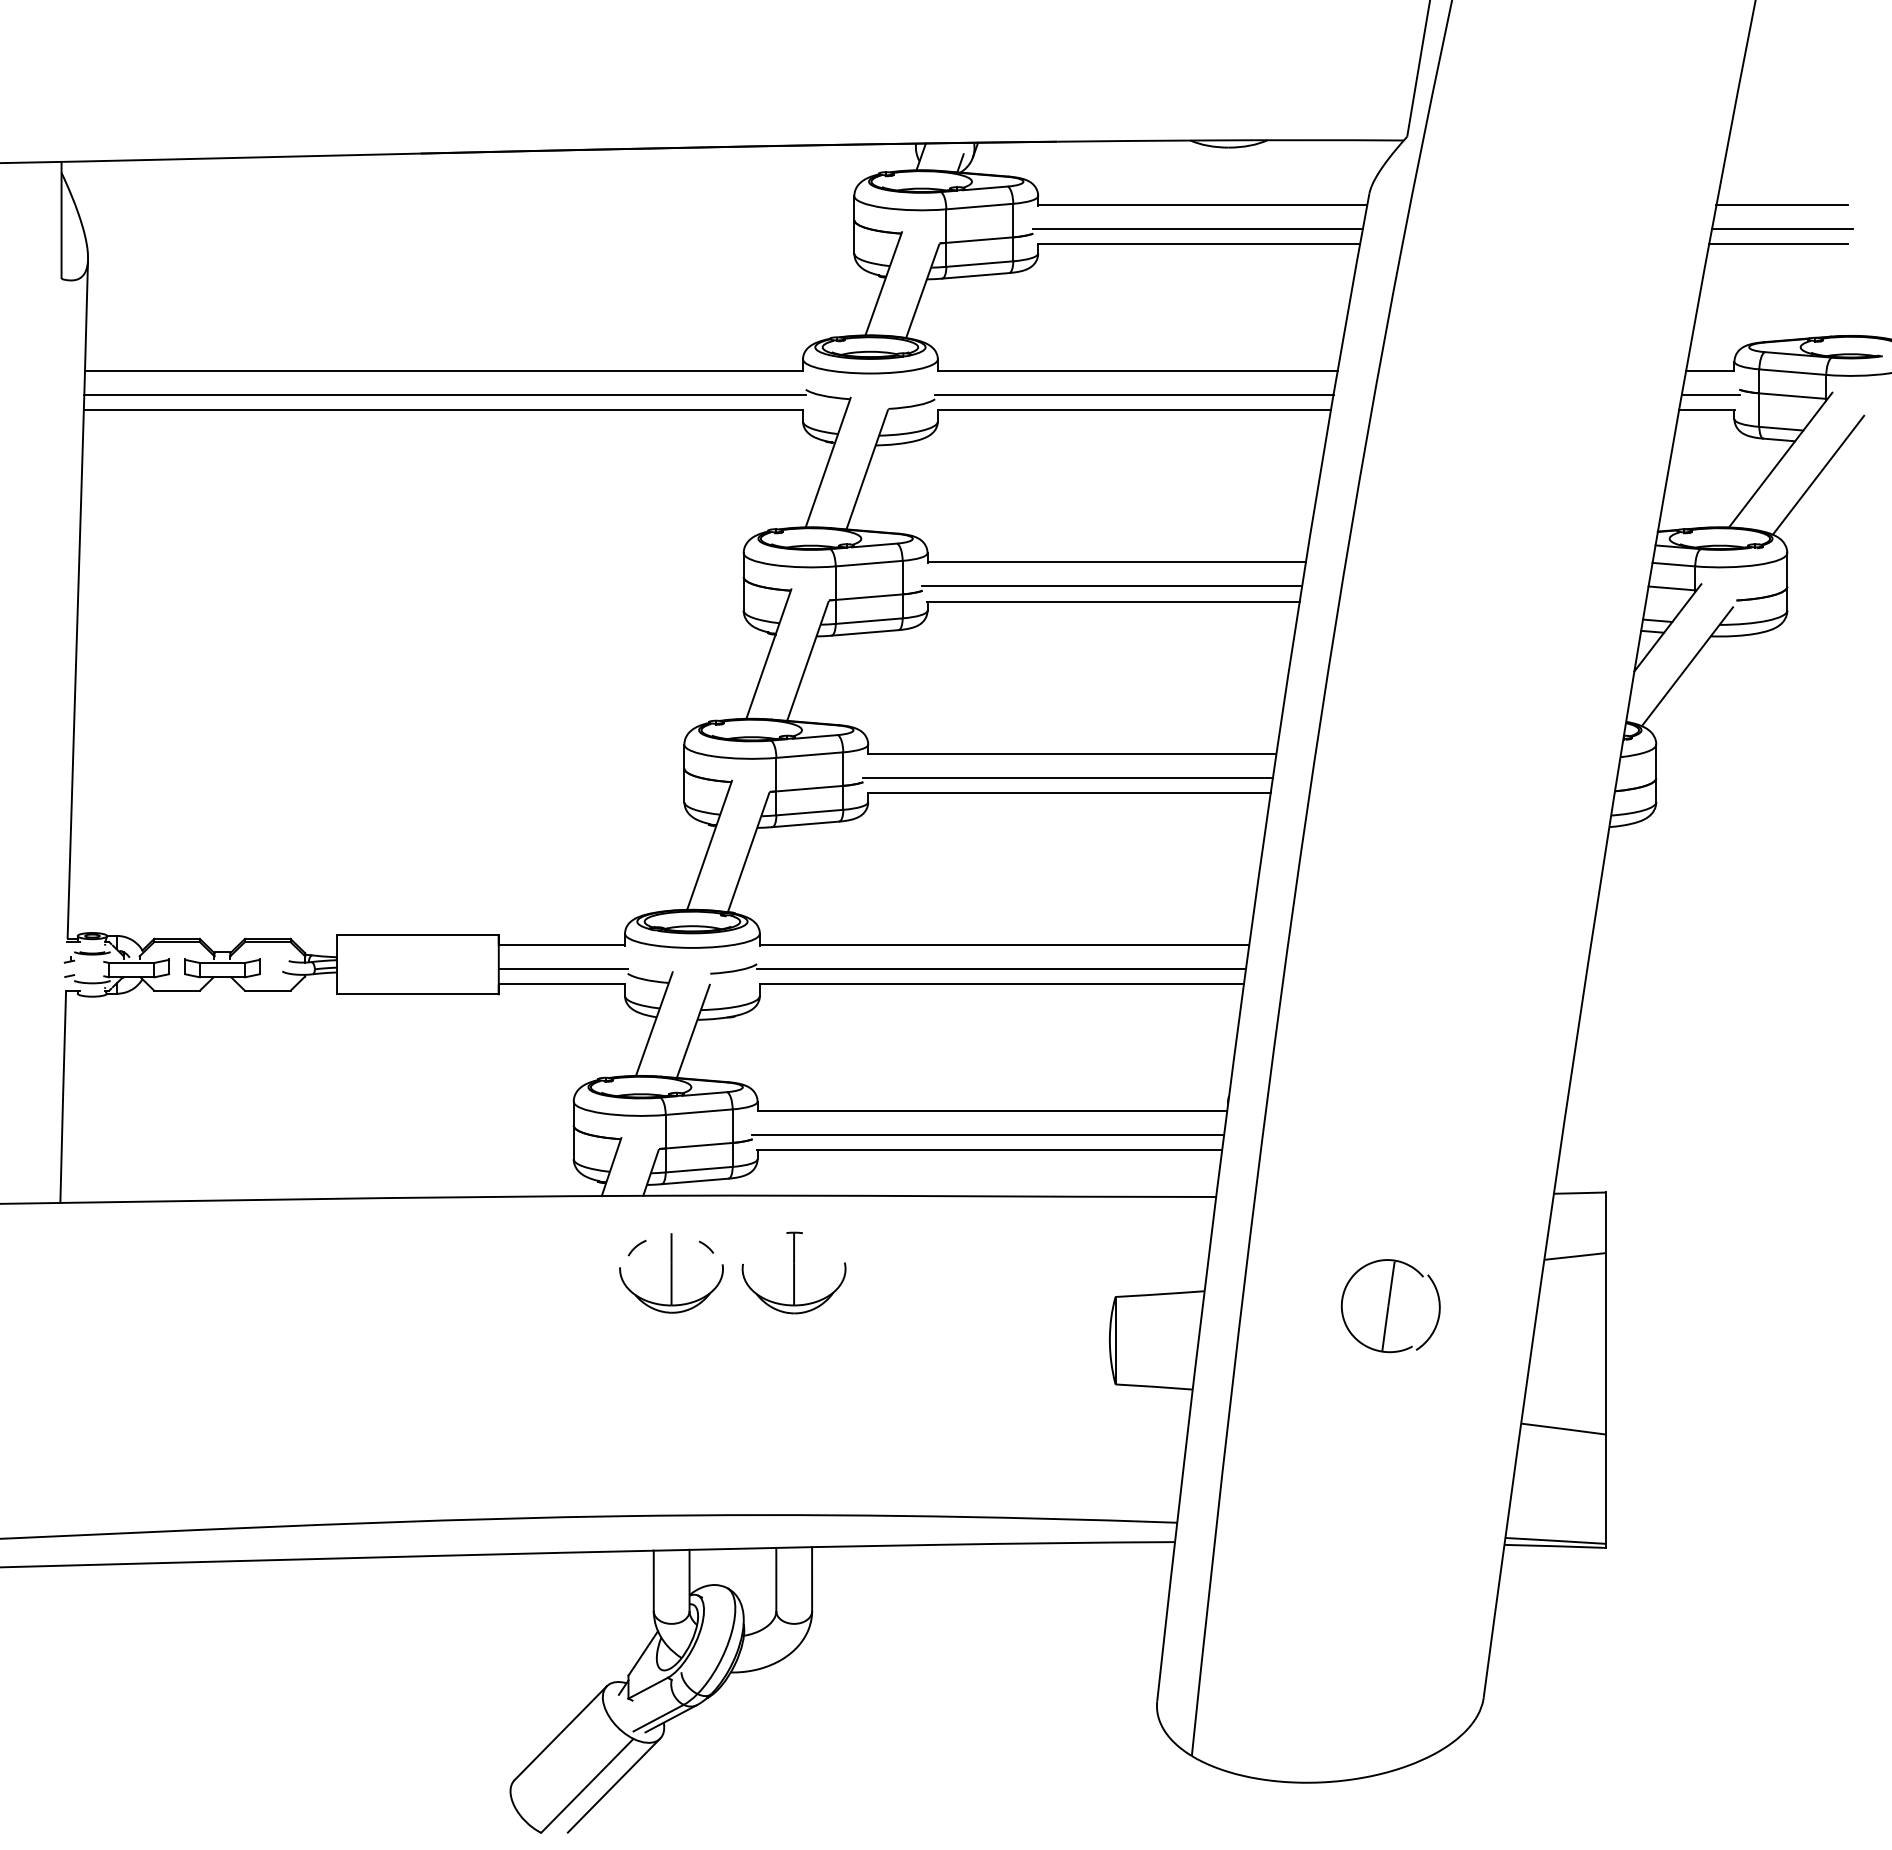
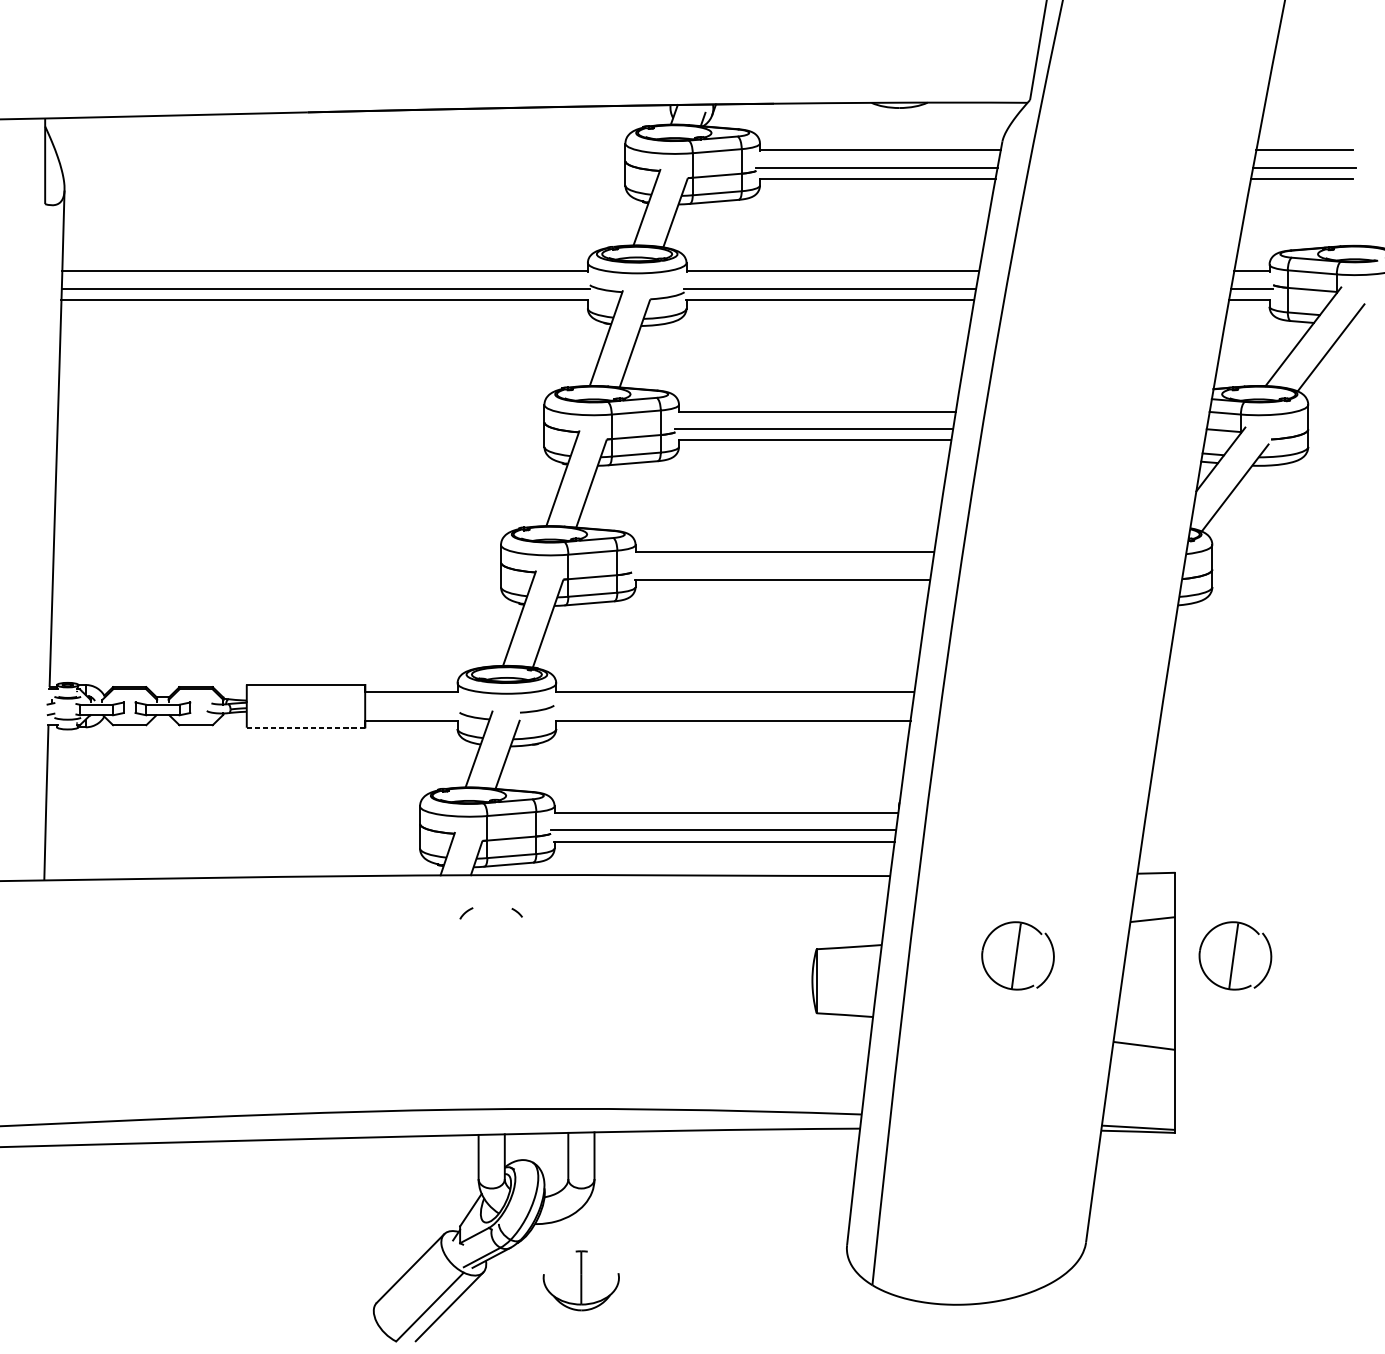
line: (1067, 777) -> (781, 569), removed
line: (562, 969) -> (411, 709), removed
line: (1001, 969) -> (733, 709), removed
line: (417, 994) -> (305, 727), solid -> dashed
part: (793, 1272) -> (580, 1280), moved
part: (671, 1273) -> (491, 932), removed
part: (1687, 1306) -> (1235, 956), added

